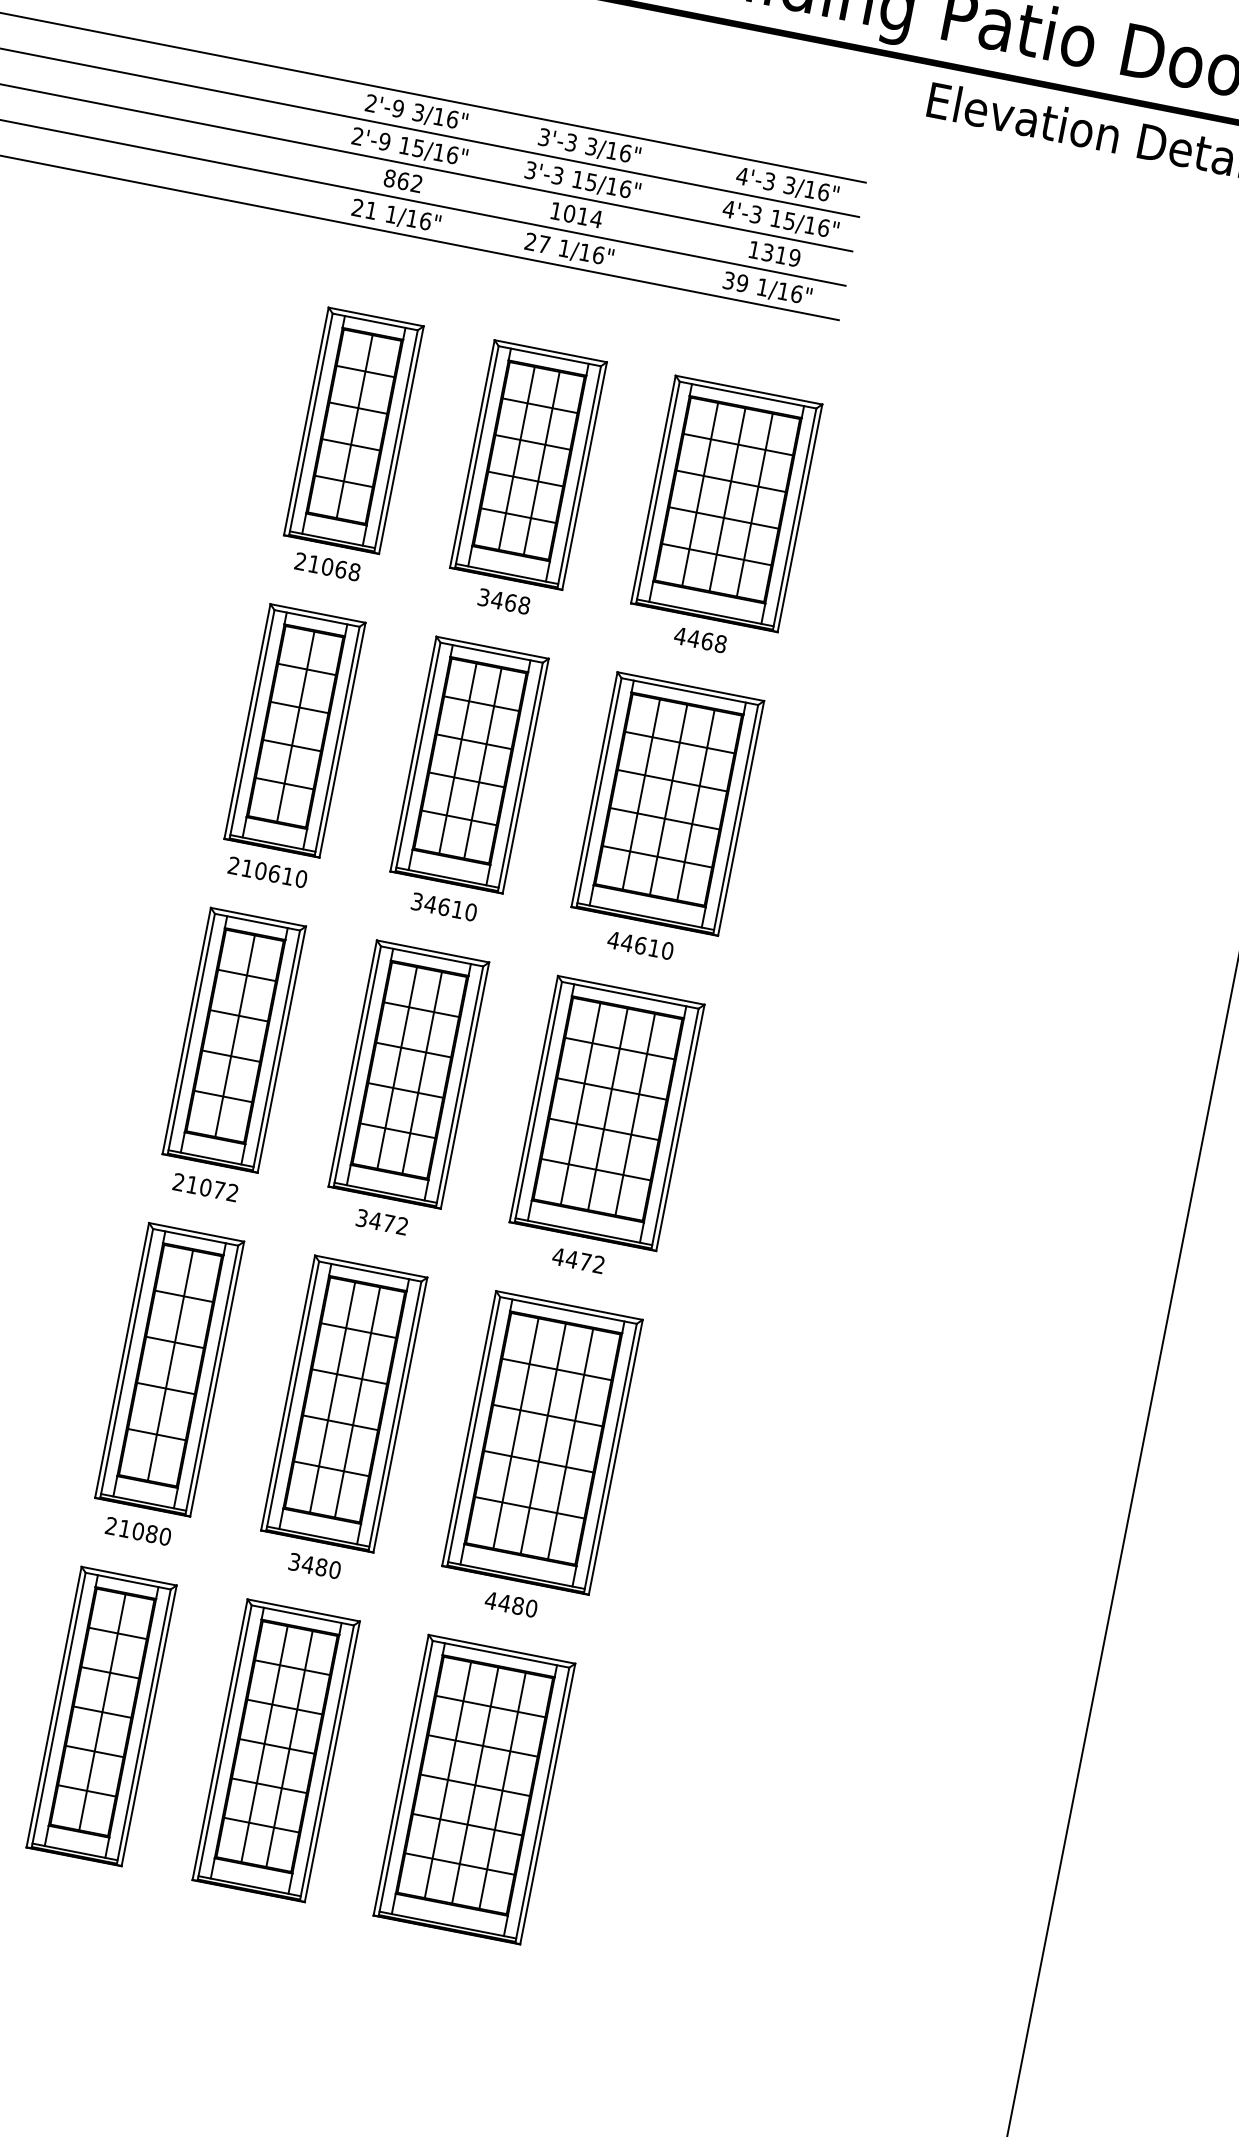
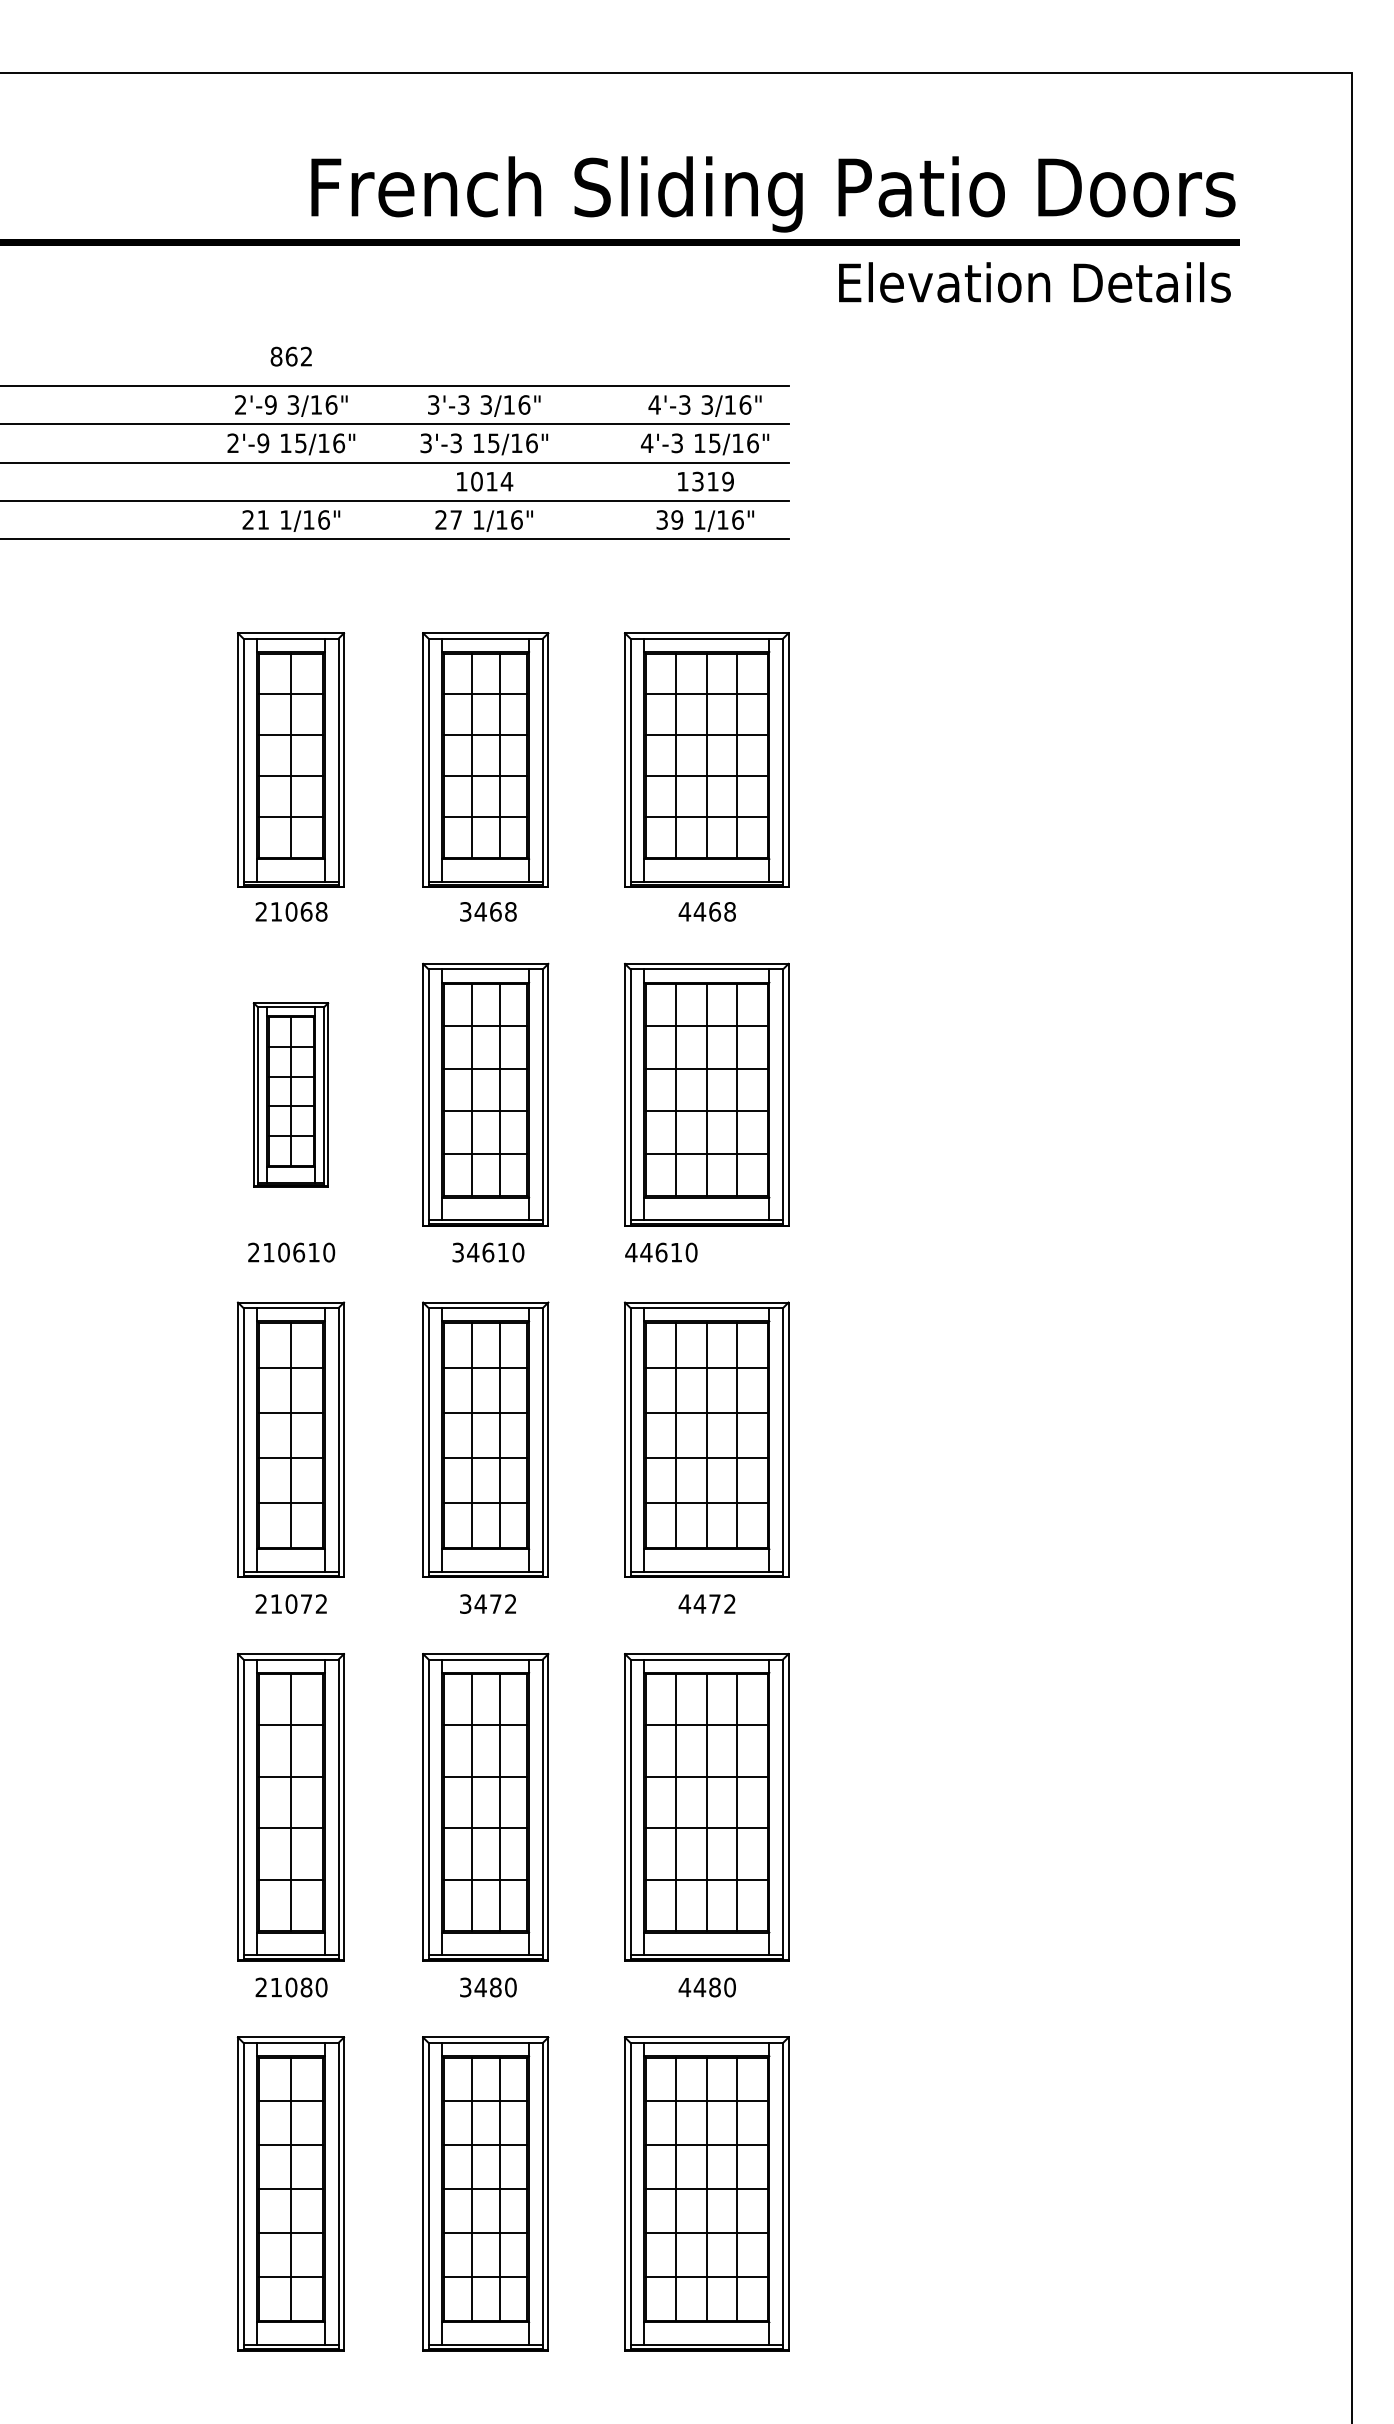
text: (402, 180) -> (290, 356), moved
part: (294, 730) -> (290, 1094), size x0.7
text: (640, 945) -> (661, 1252), moved

